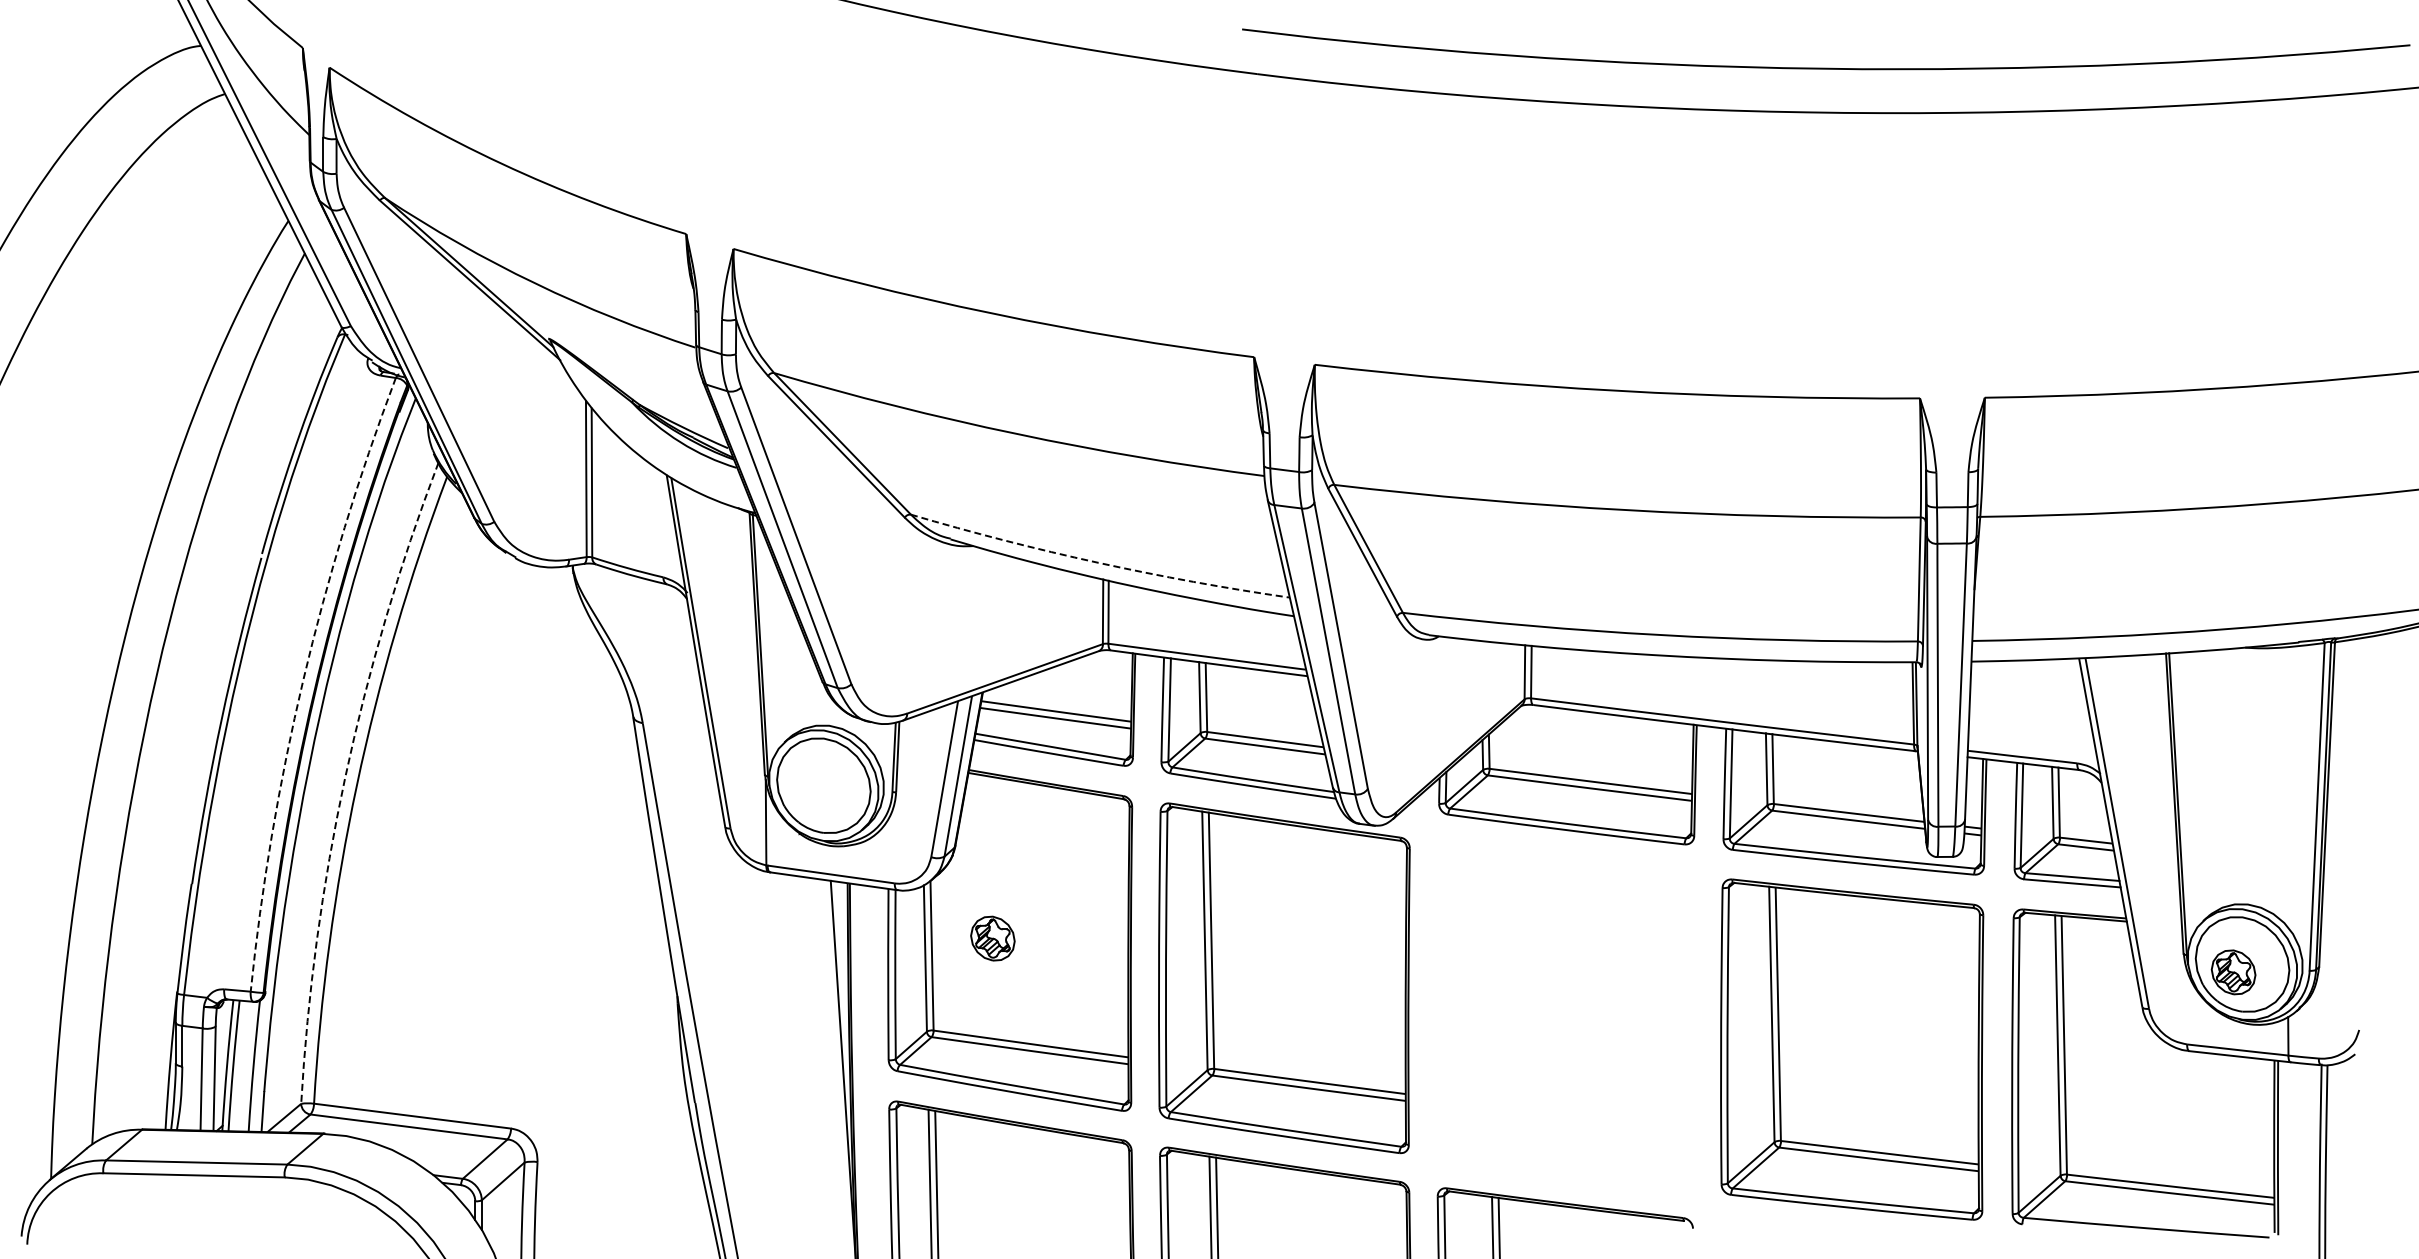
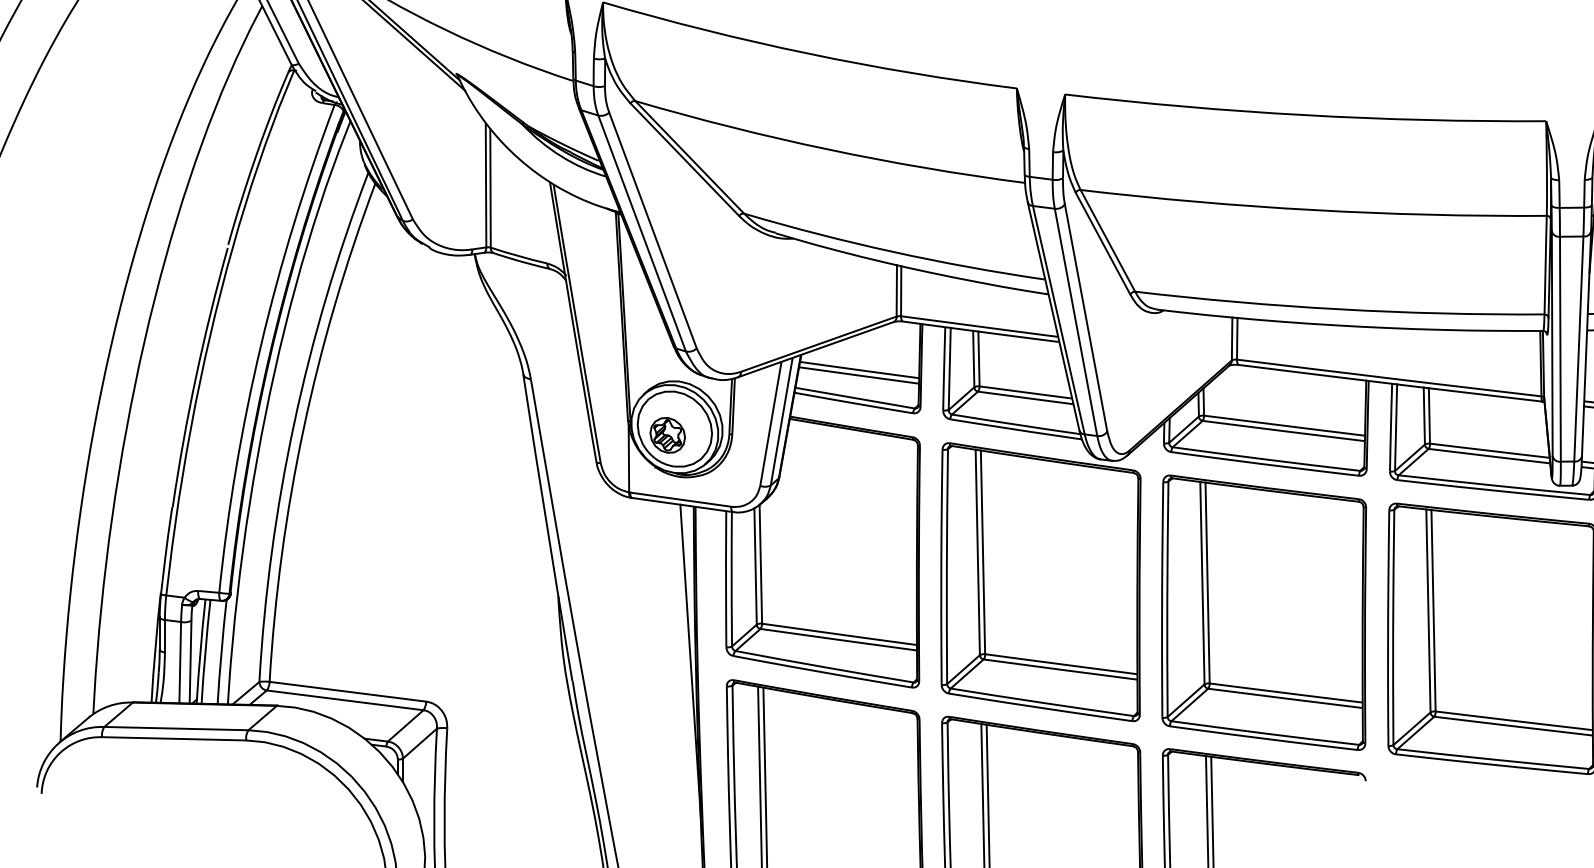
arc: (1098, 562) -> (893, 251), dashed -> solid
arc: (303, 680) -> (261, 345), dashed -> solid
arc: (345, 778) -> (294, 423), dashed -> solid
part: (992, 938) -> (667, 435), moved
part: (1564, 1016) -> (1263, 612), added

